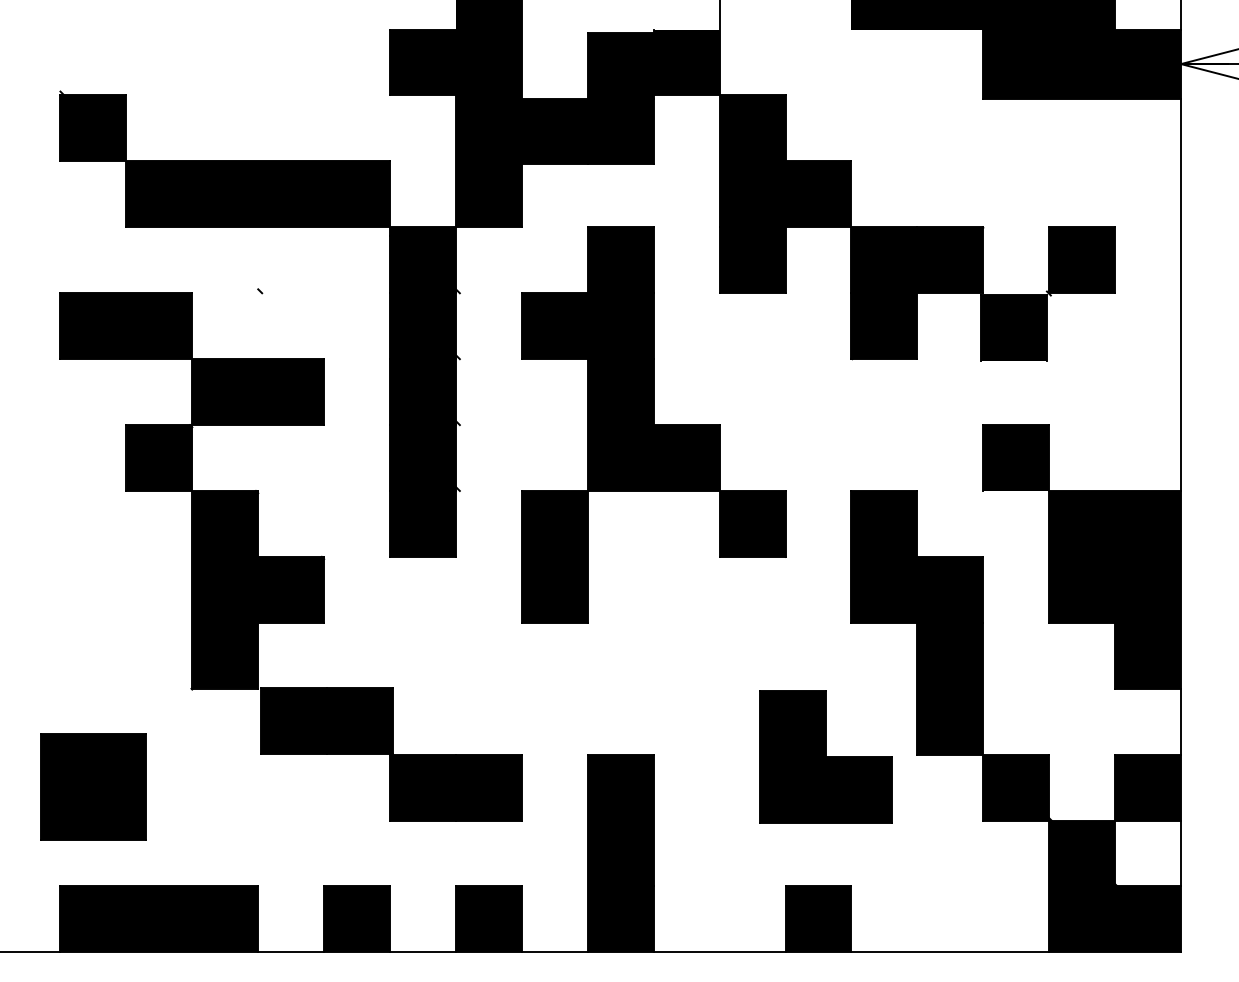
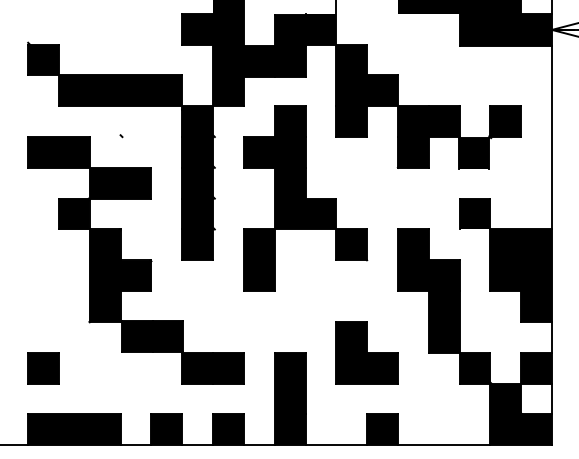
part: (824, 756) -> (366, 352), moved
part: (93, 788) -> (43, 368), size x0.62

